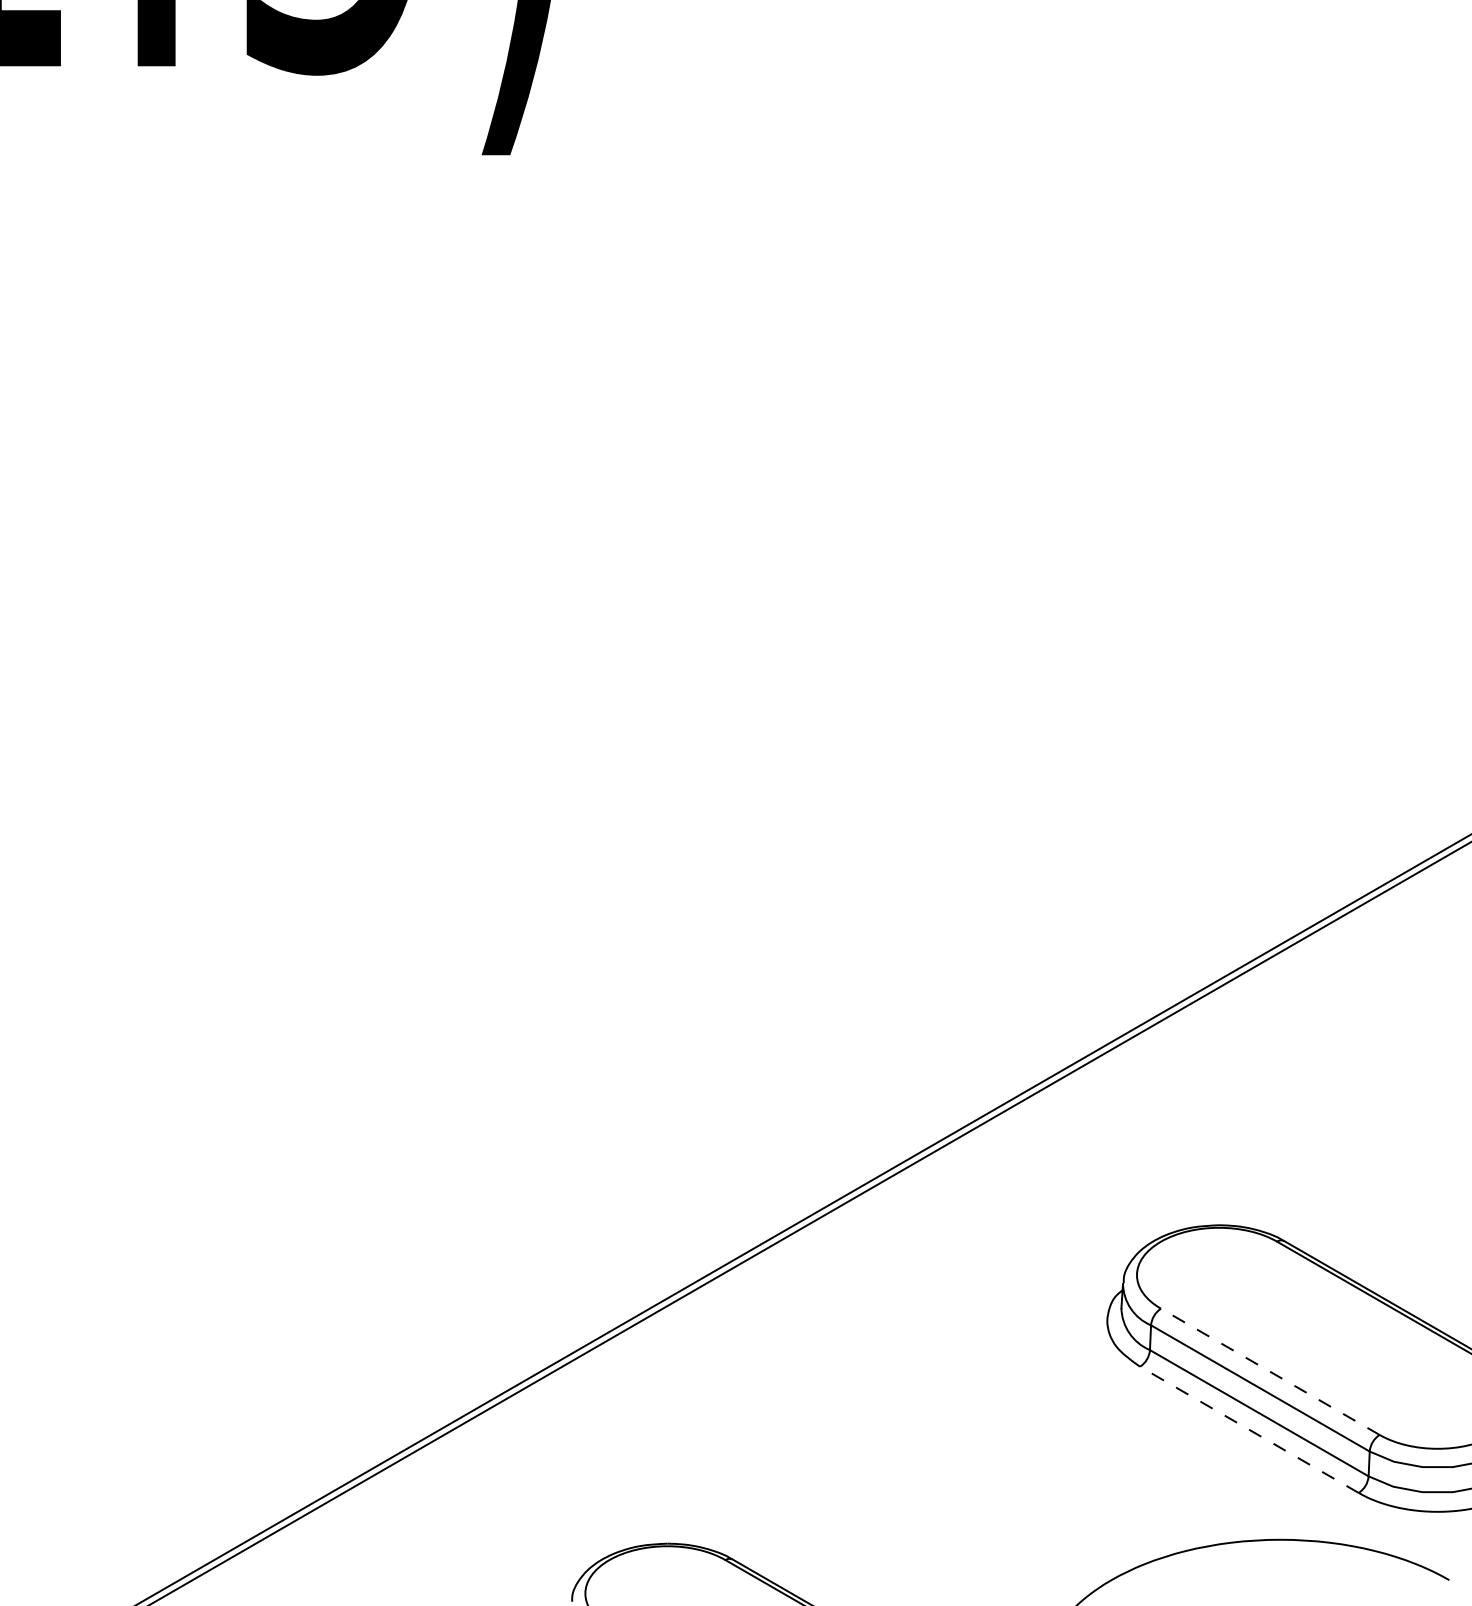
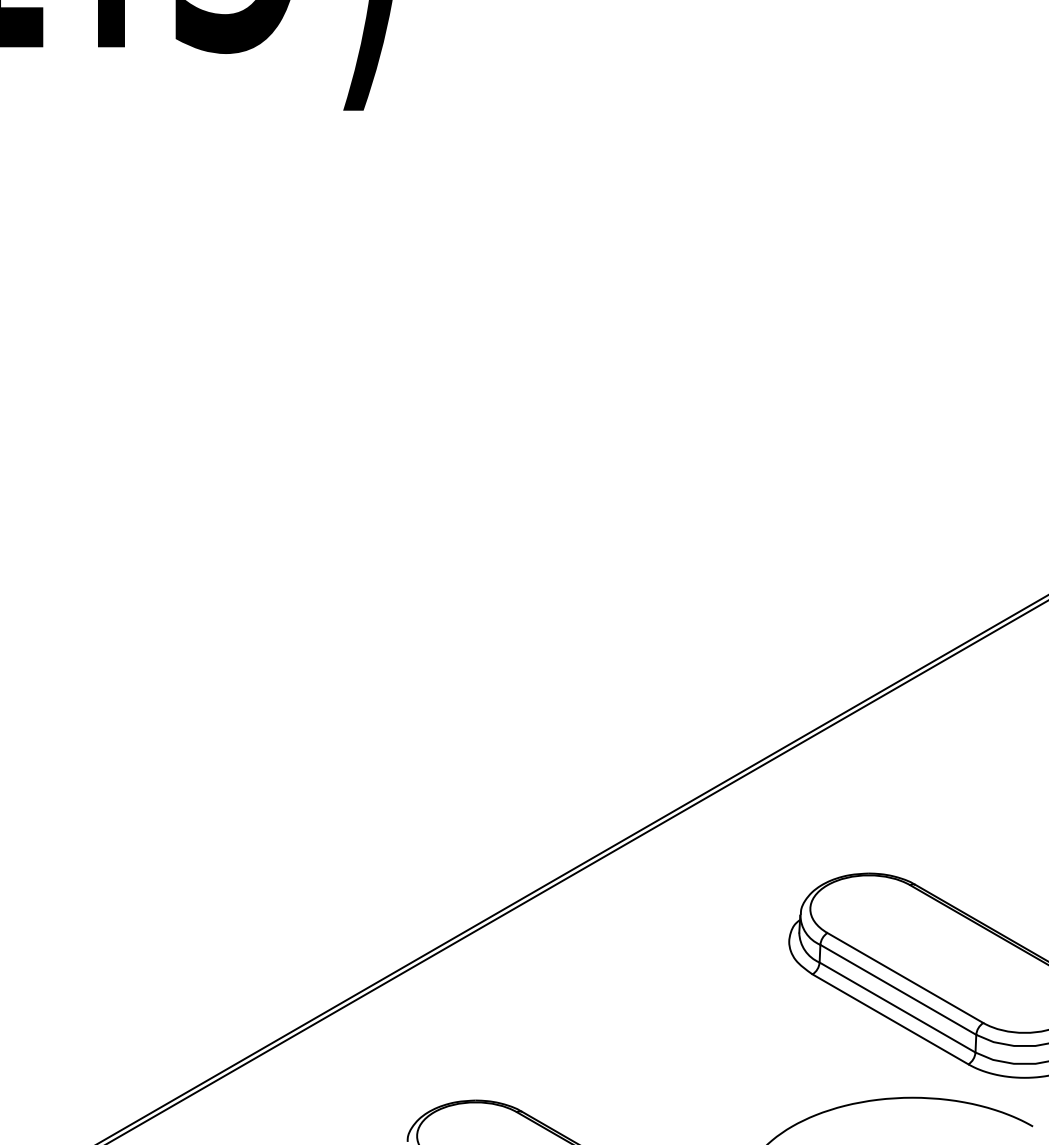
line: (1269, 1371) -> (904, 977), dashed -> solid
line: (1248, 1429) -> (889, 1019), dashed -> solid

